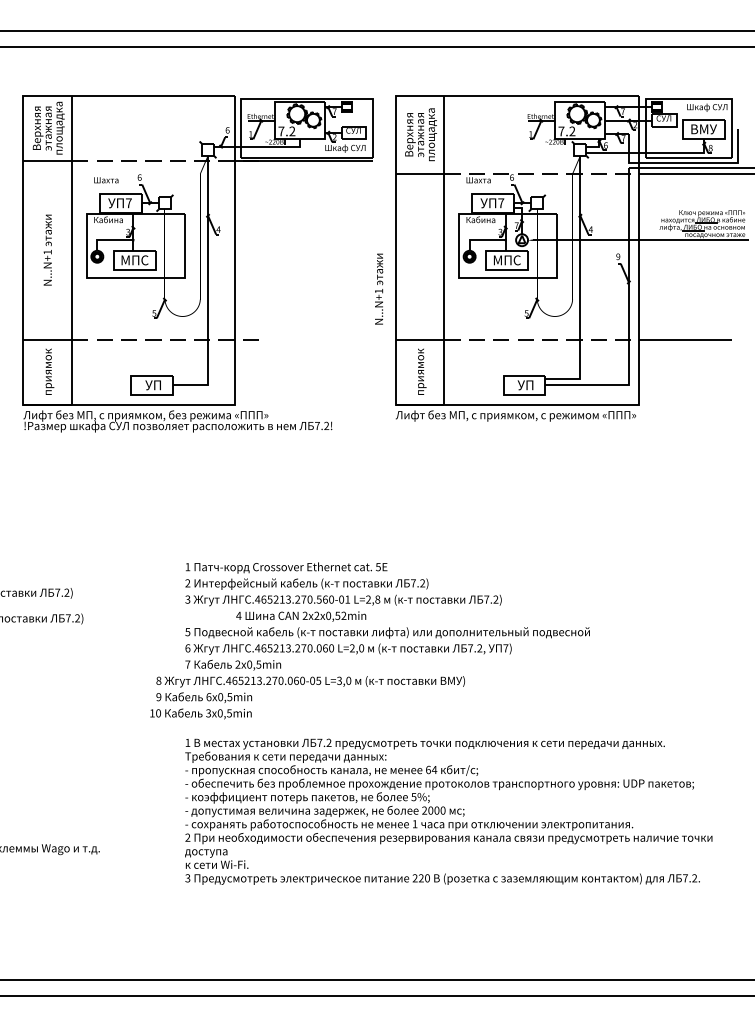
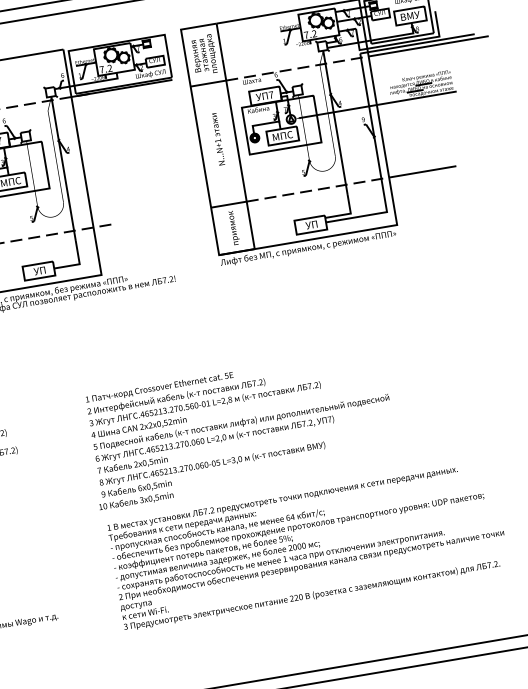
text: (379, 288) -> (218, 138), moved
text: (301, 616) -> (139, 427), moved
text: (307, 697) -> (212, 476), moved

